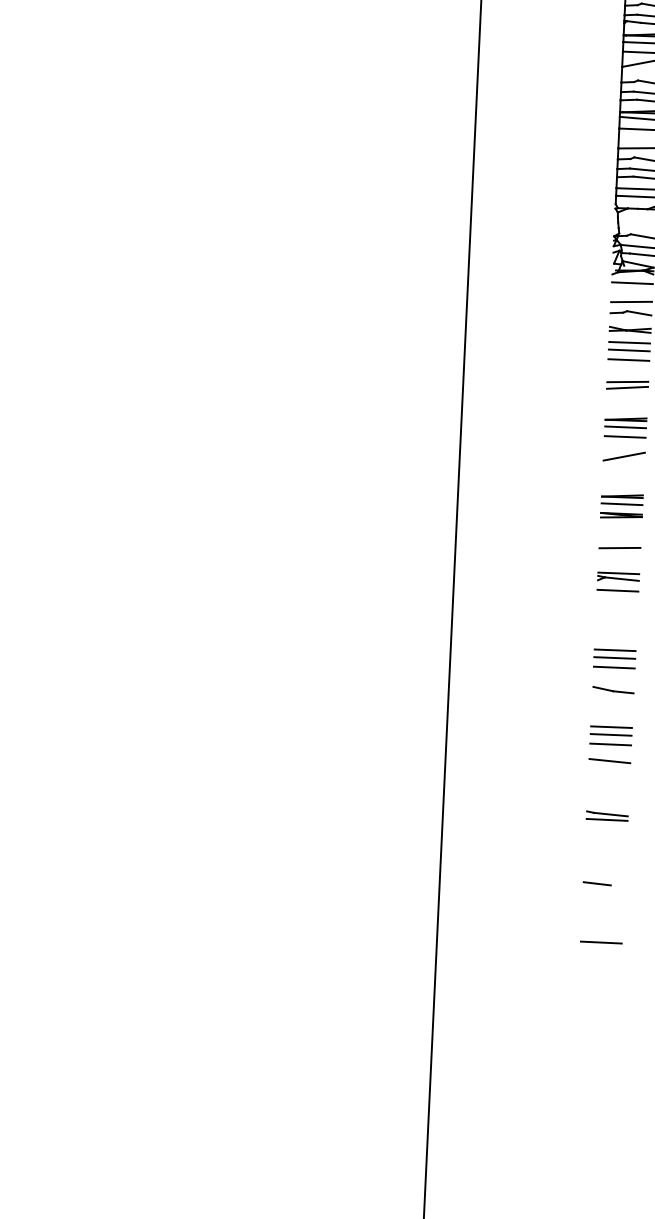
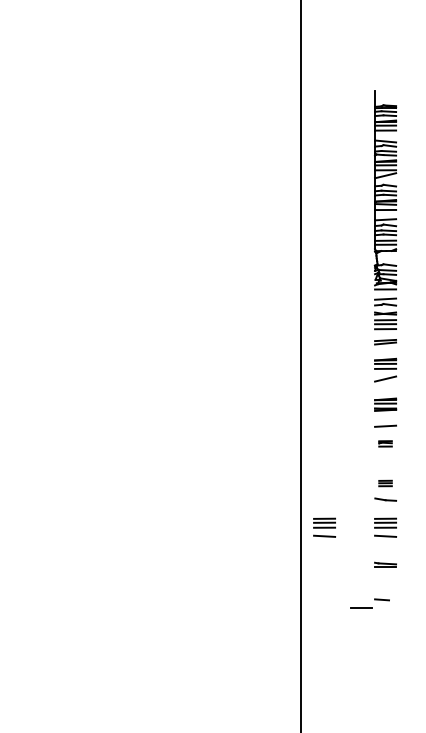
part: (618, 581) -> (385, 443), size x0.6
part: (614, 658) -> (385, 483), size x0.6
part: (492, 738) -> (324, 527), added
line: (601, 941) -> (361, 607), moved

